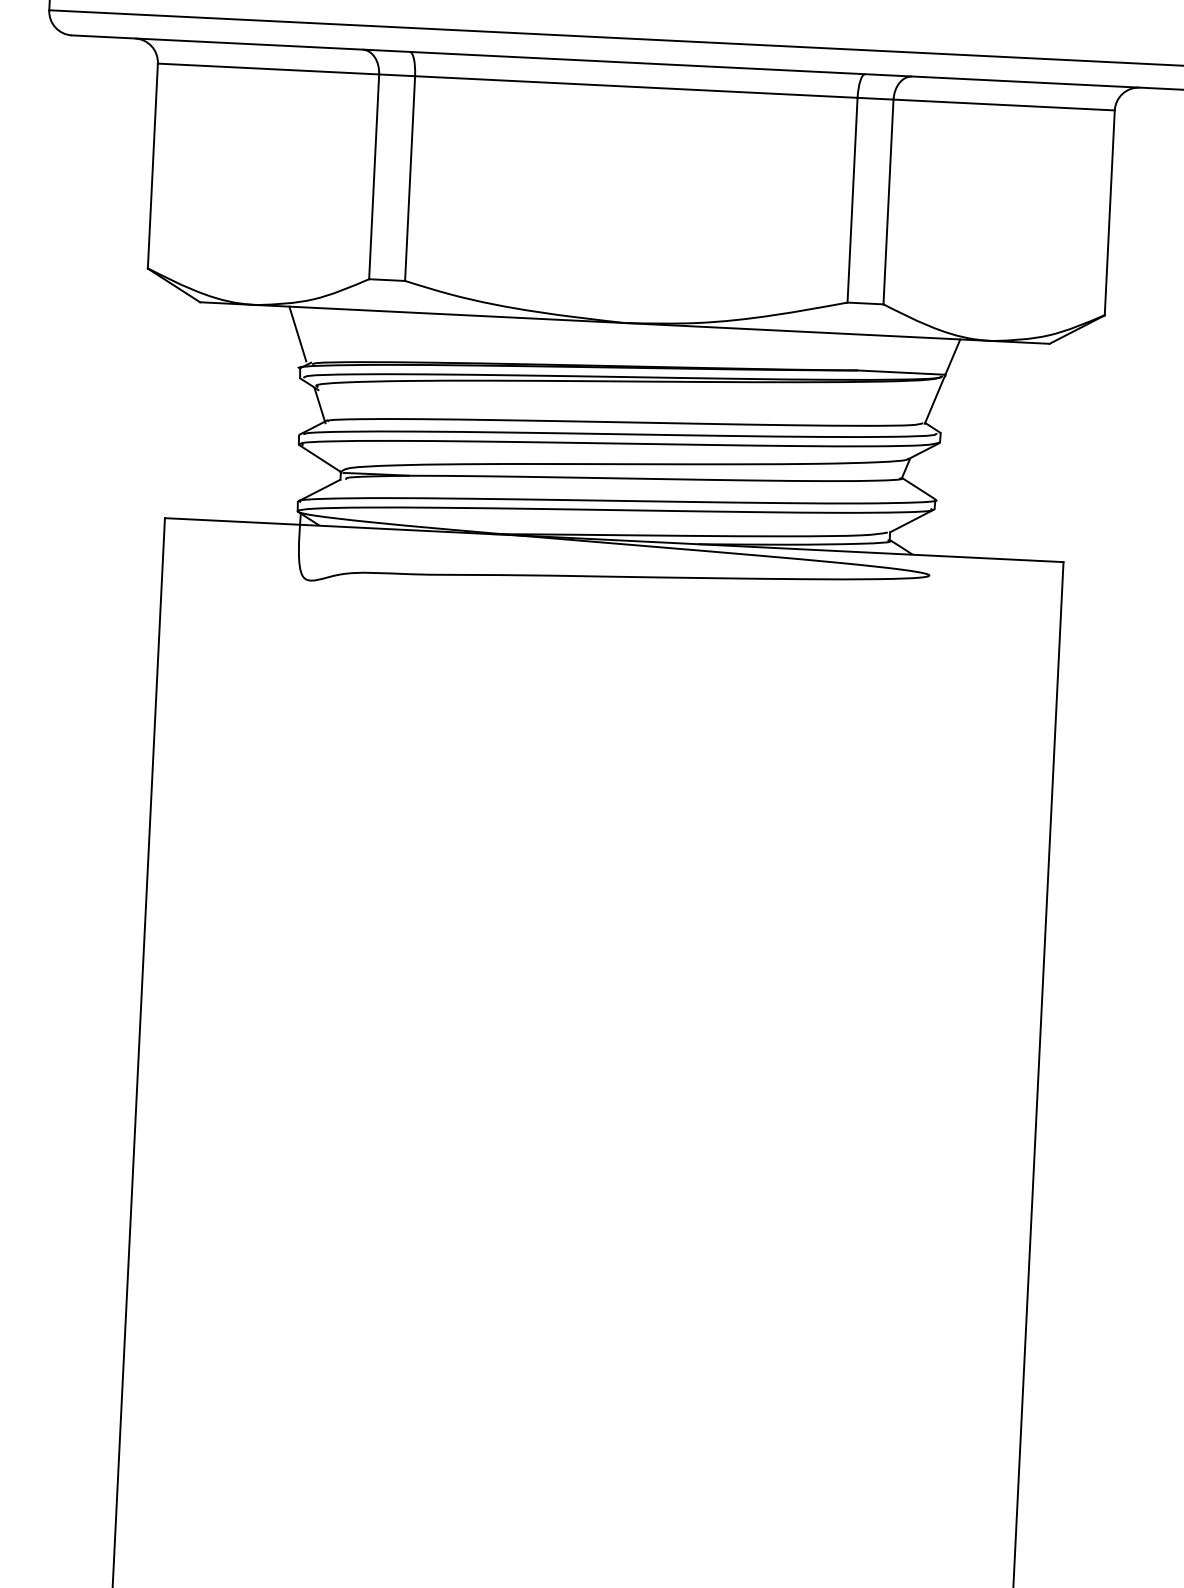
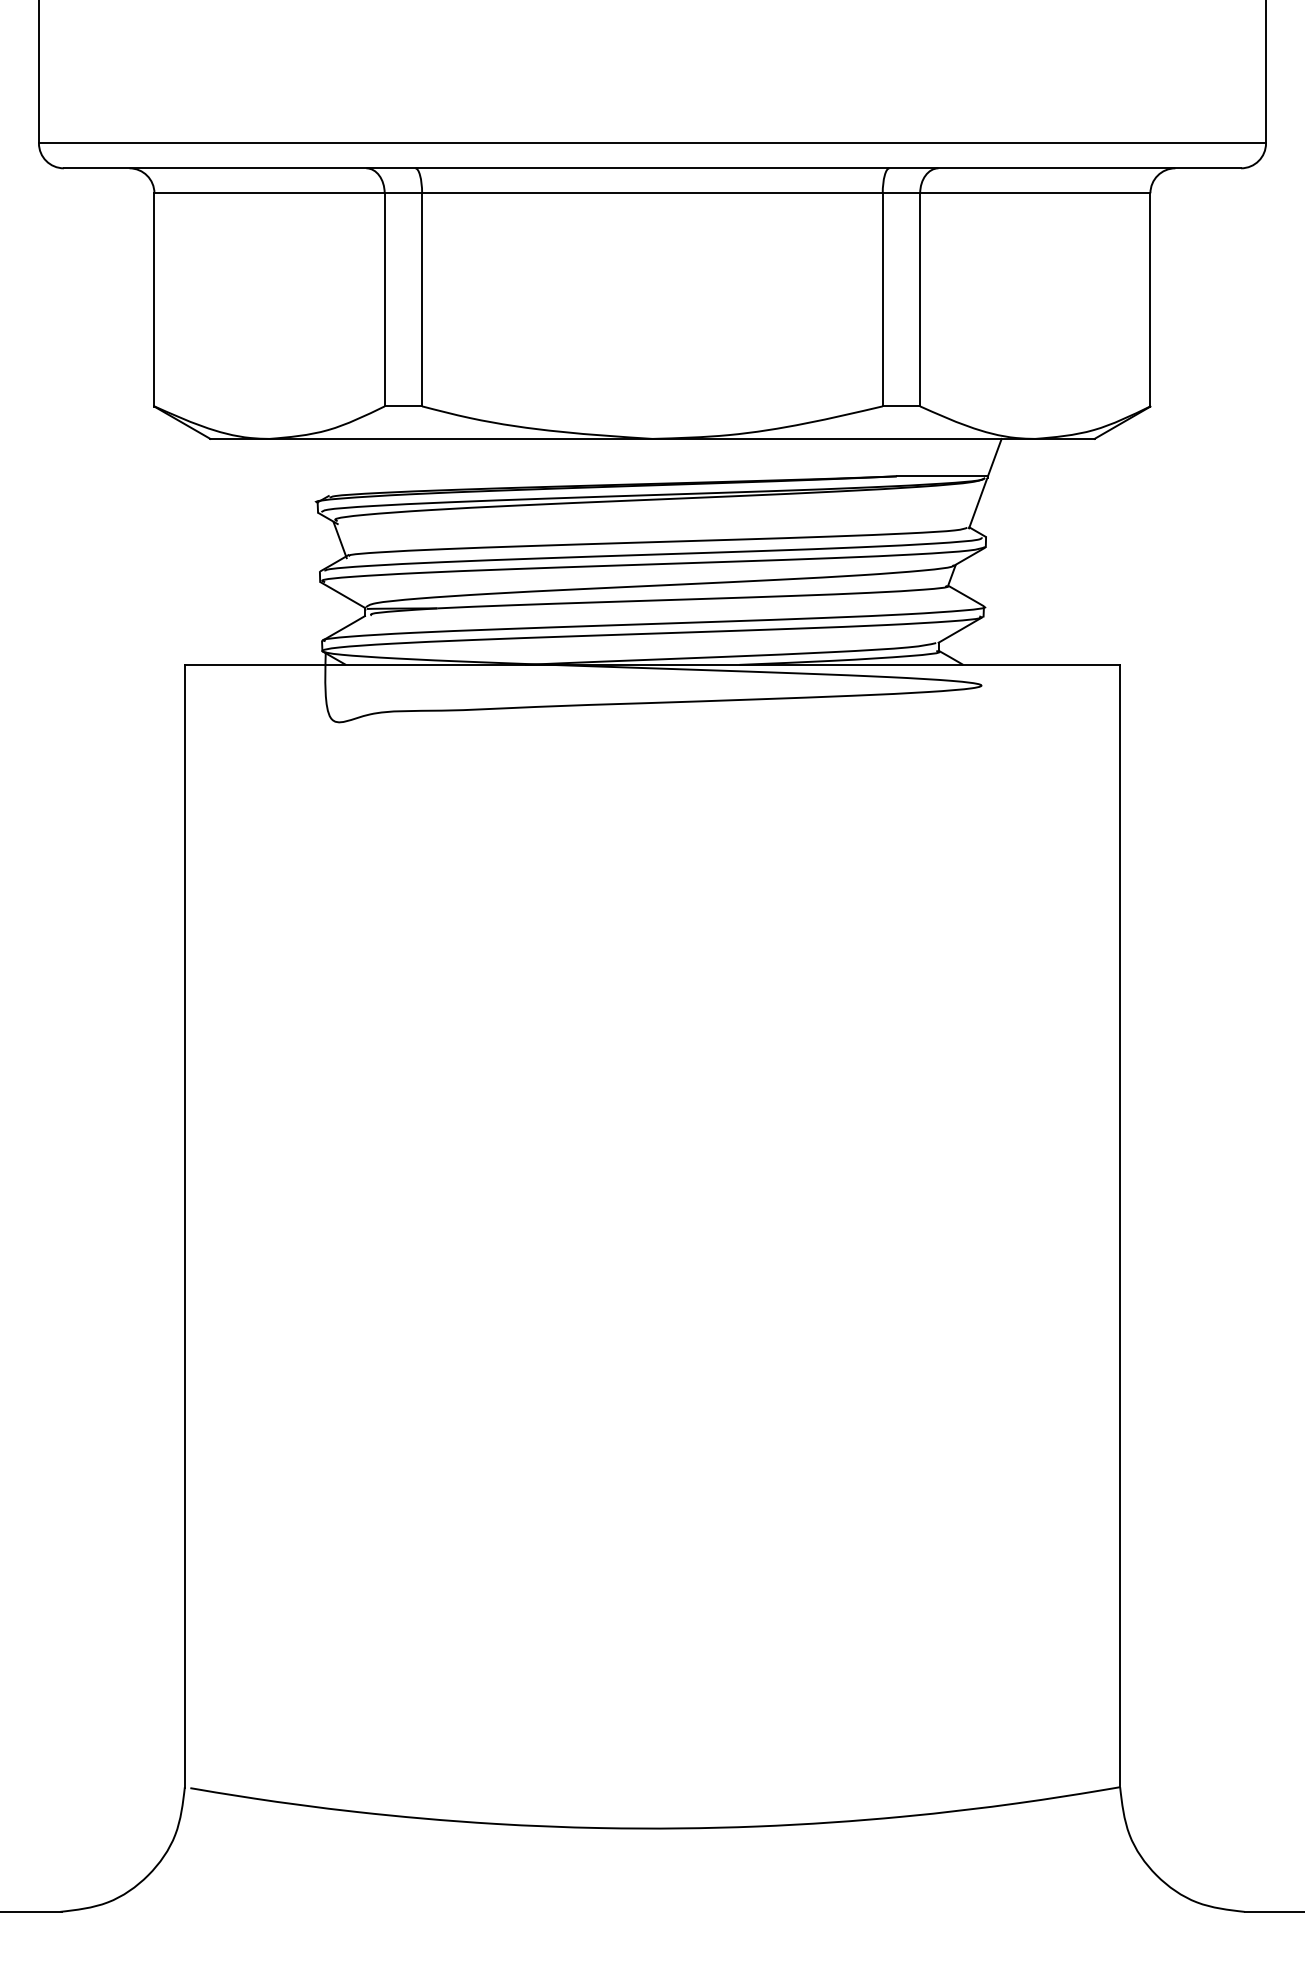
line: (297, 333) -> (313, 466), removed

